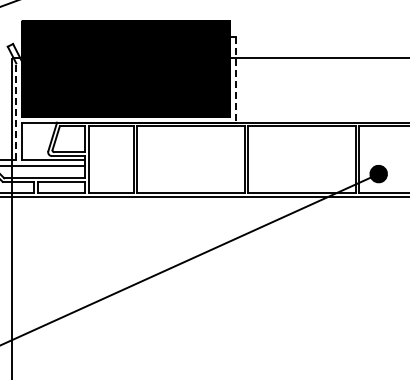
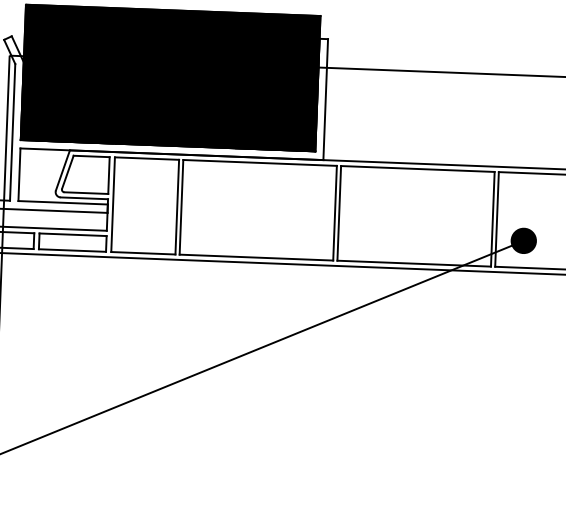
line: (235, 80) -> (325, 100), dashed -> solid
line: (16, 111) -> (12, 132), dashed -> solid

